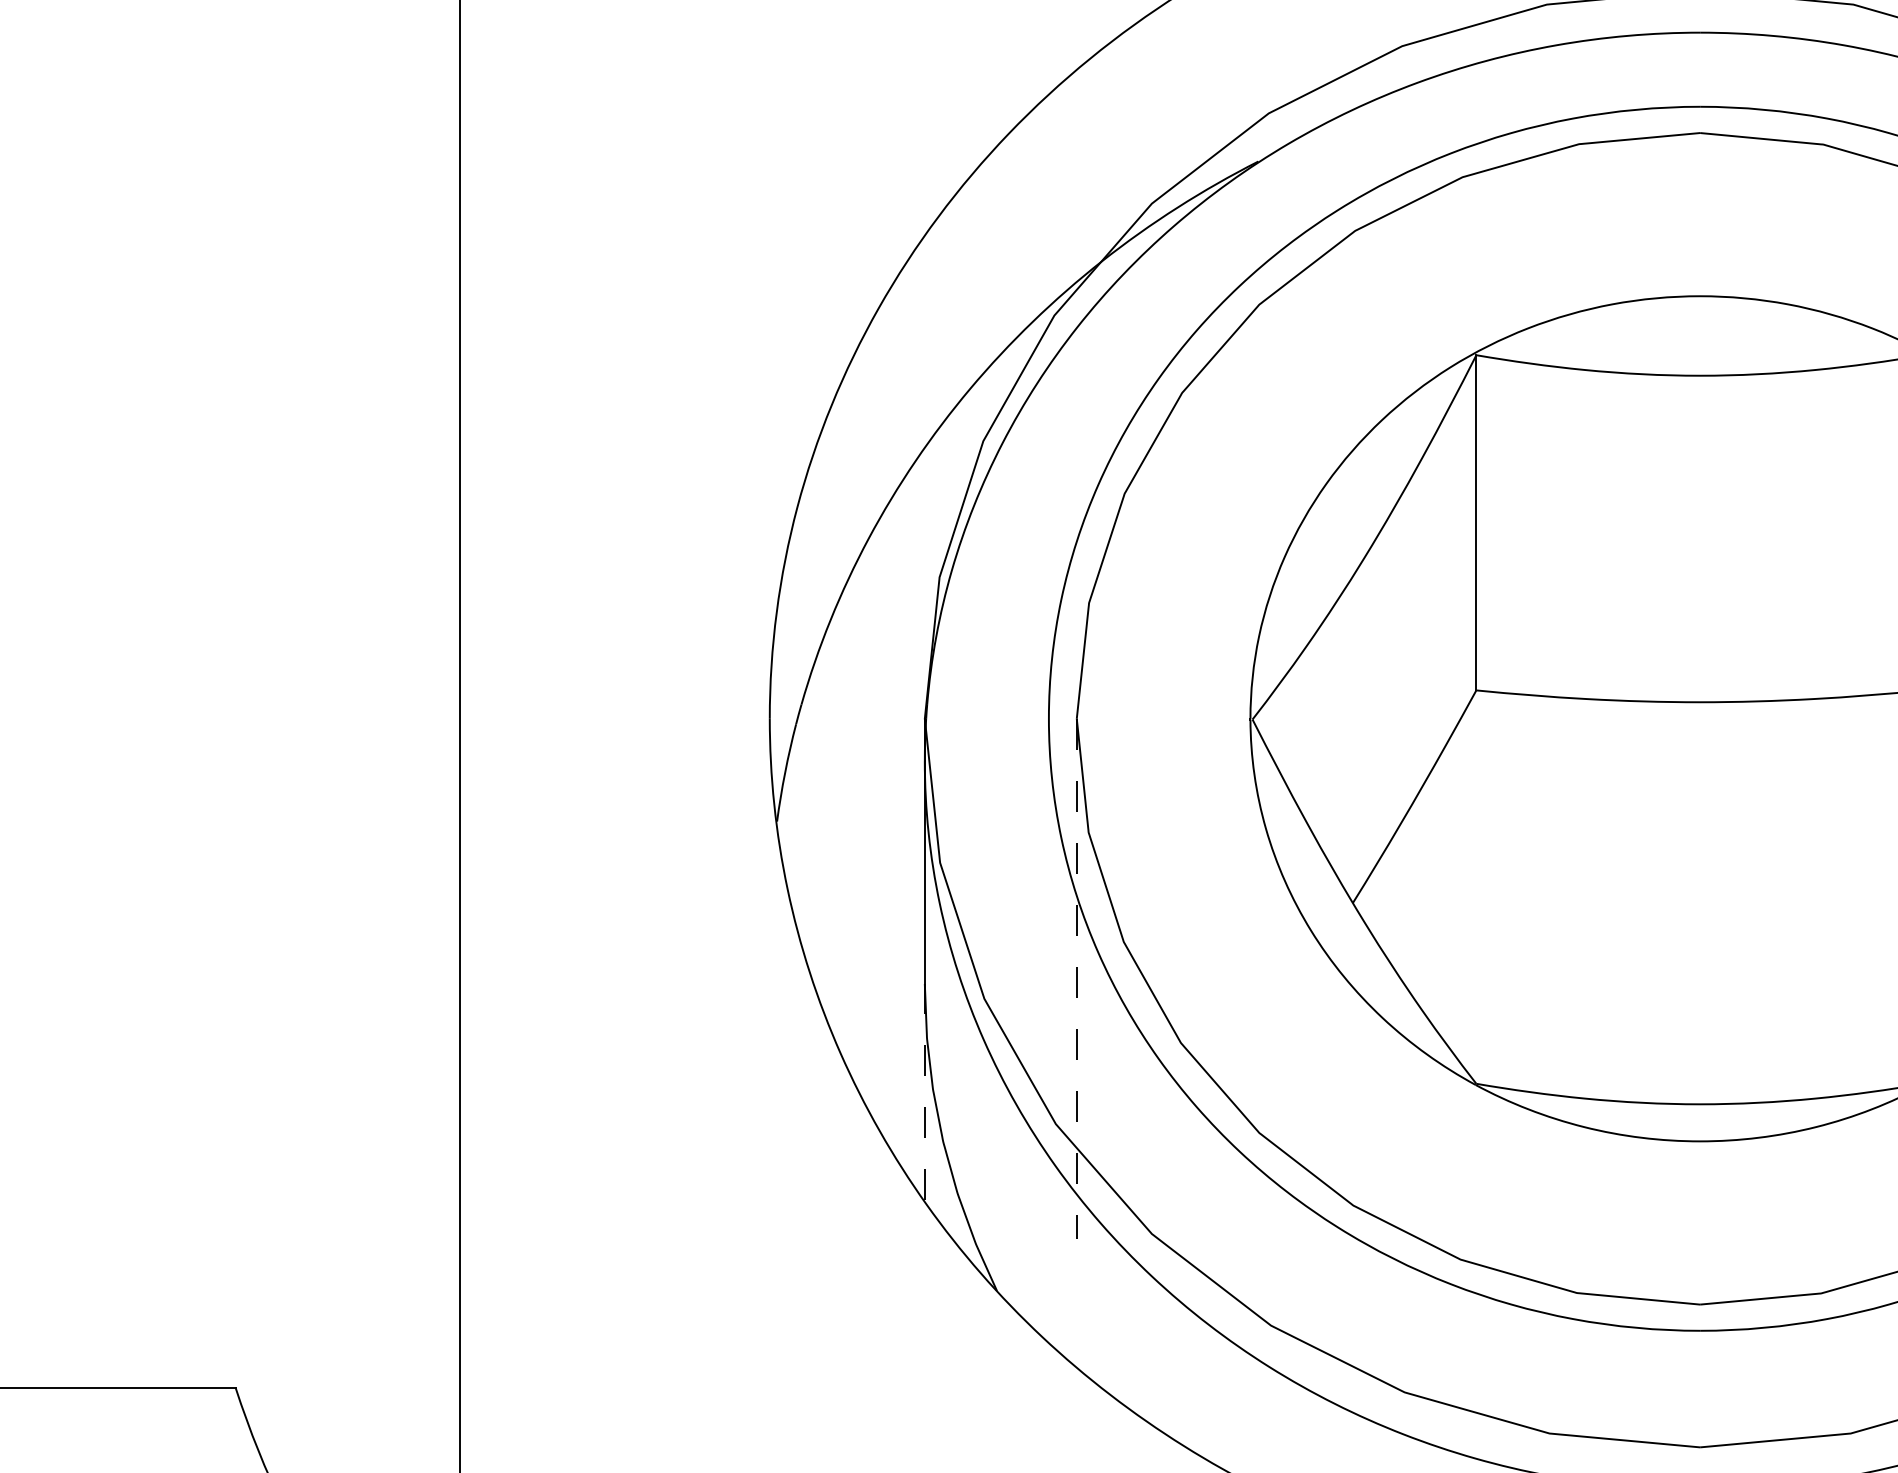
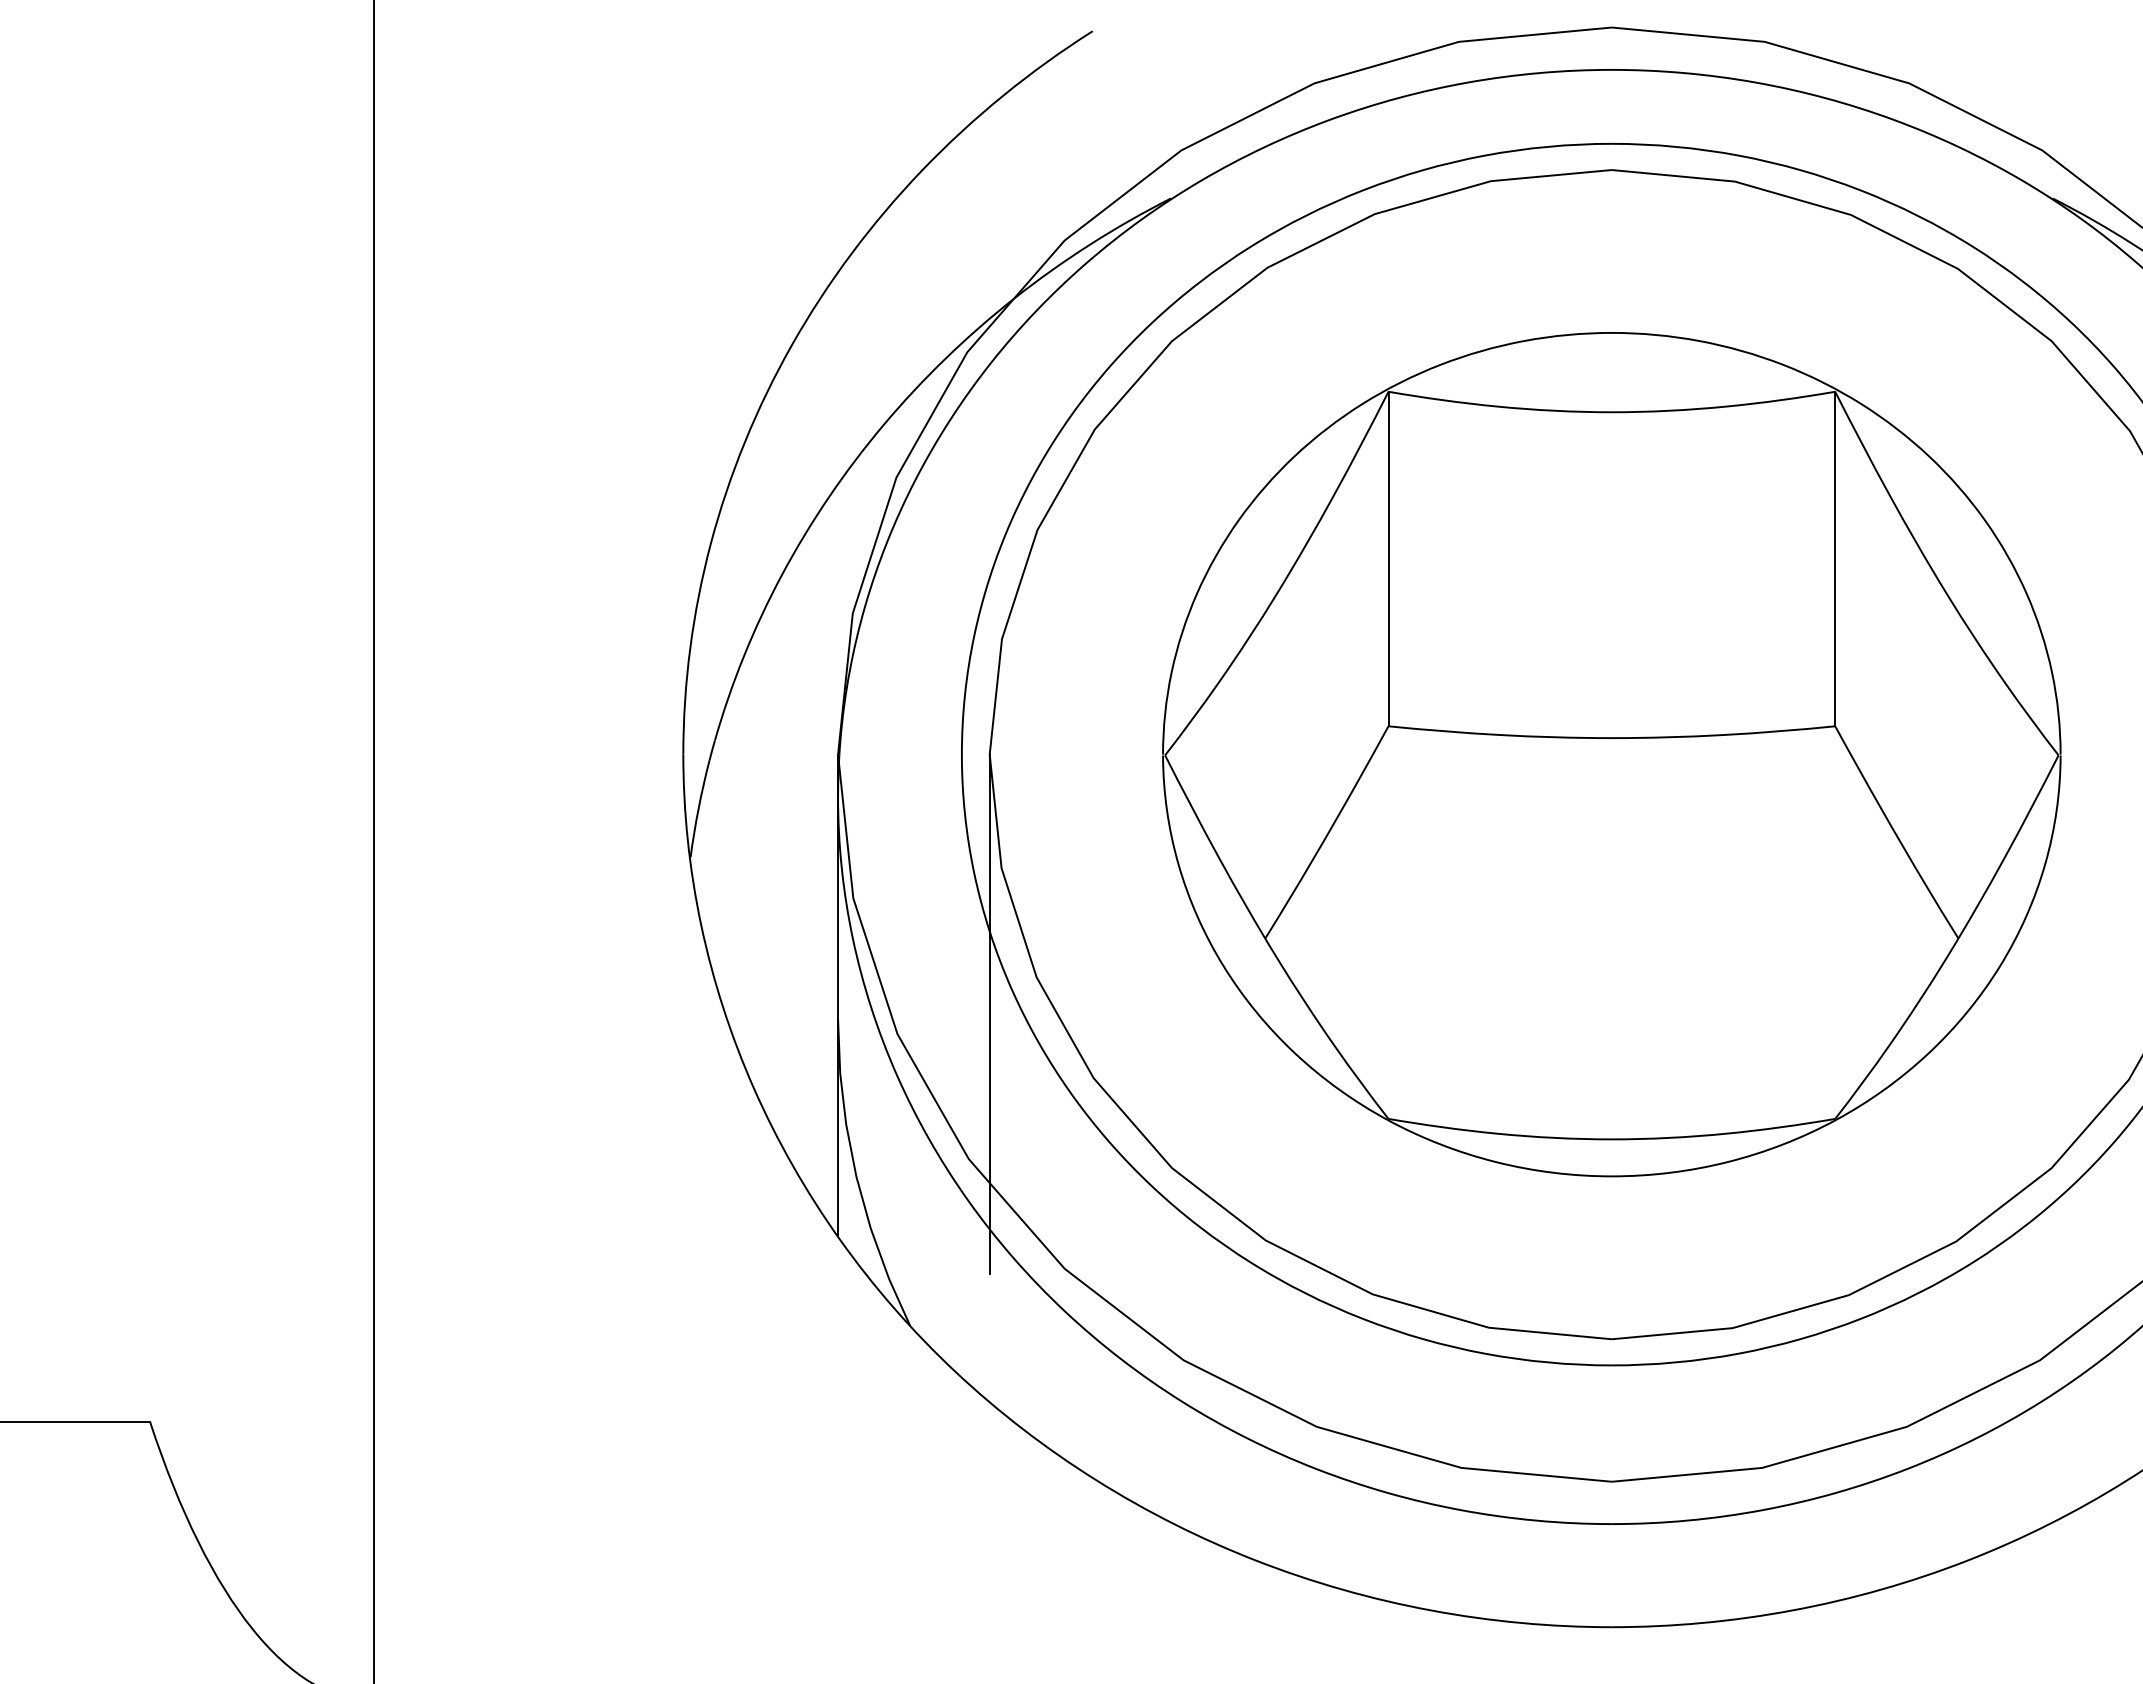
line: (1076, 979) -> (989, 1014), dashed -> solid
line: (925, 1092) -> (838, 1127), dashed -> solid

